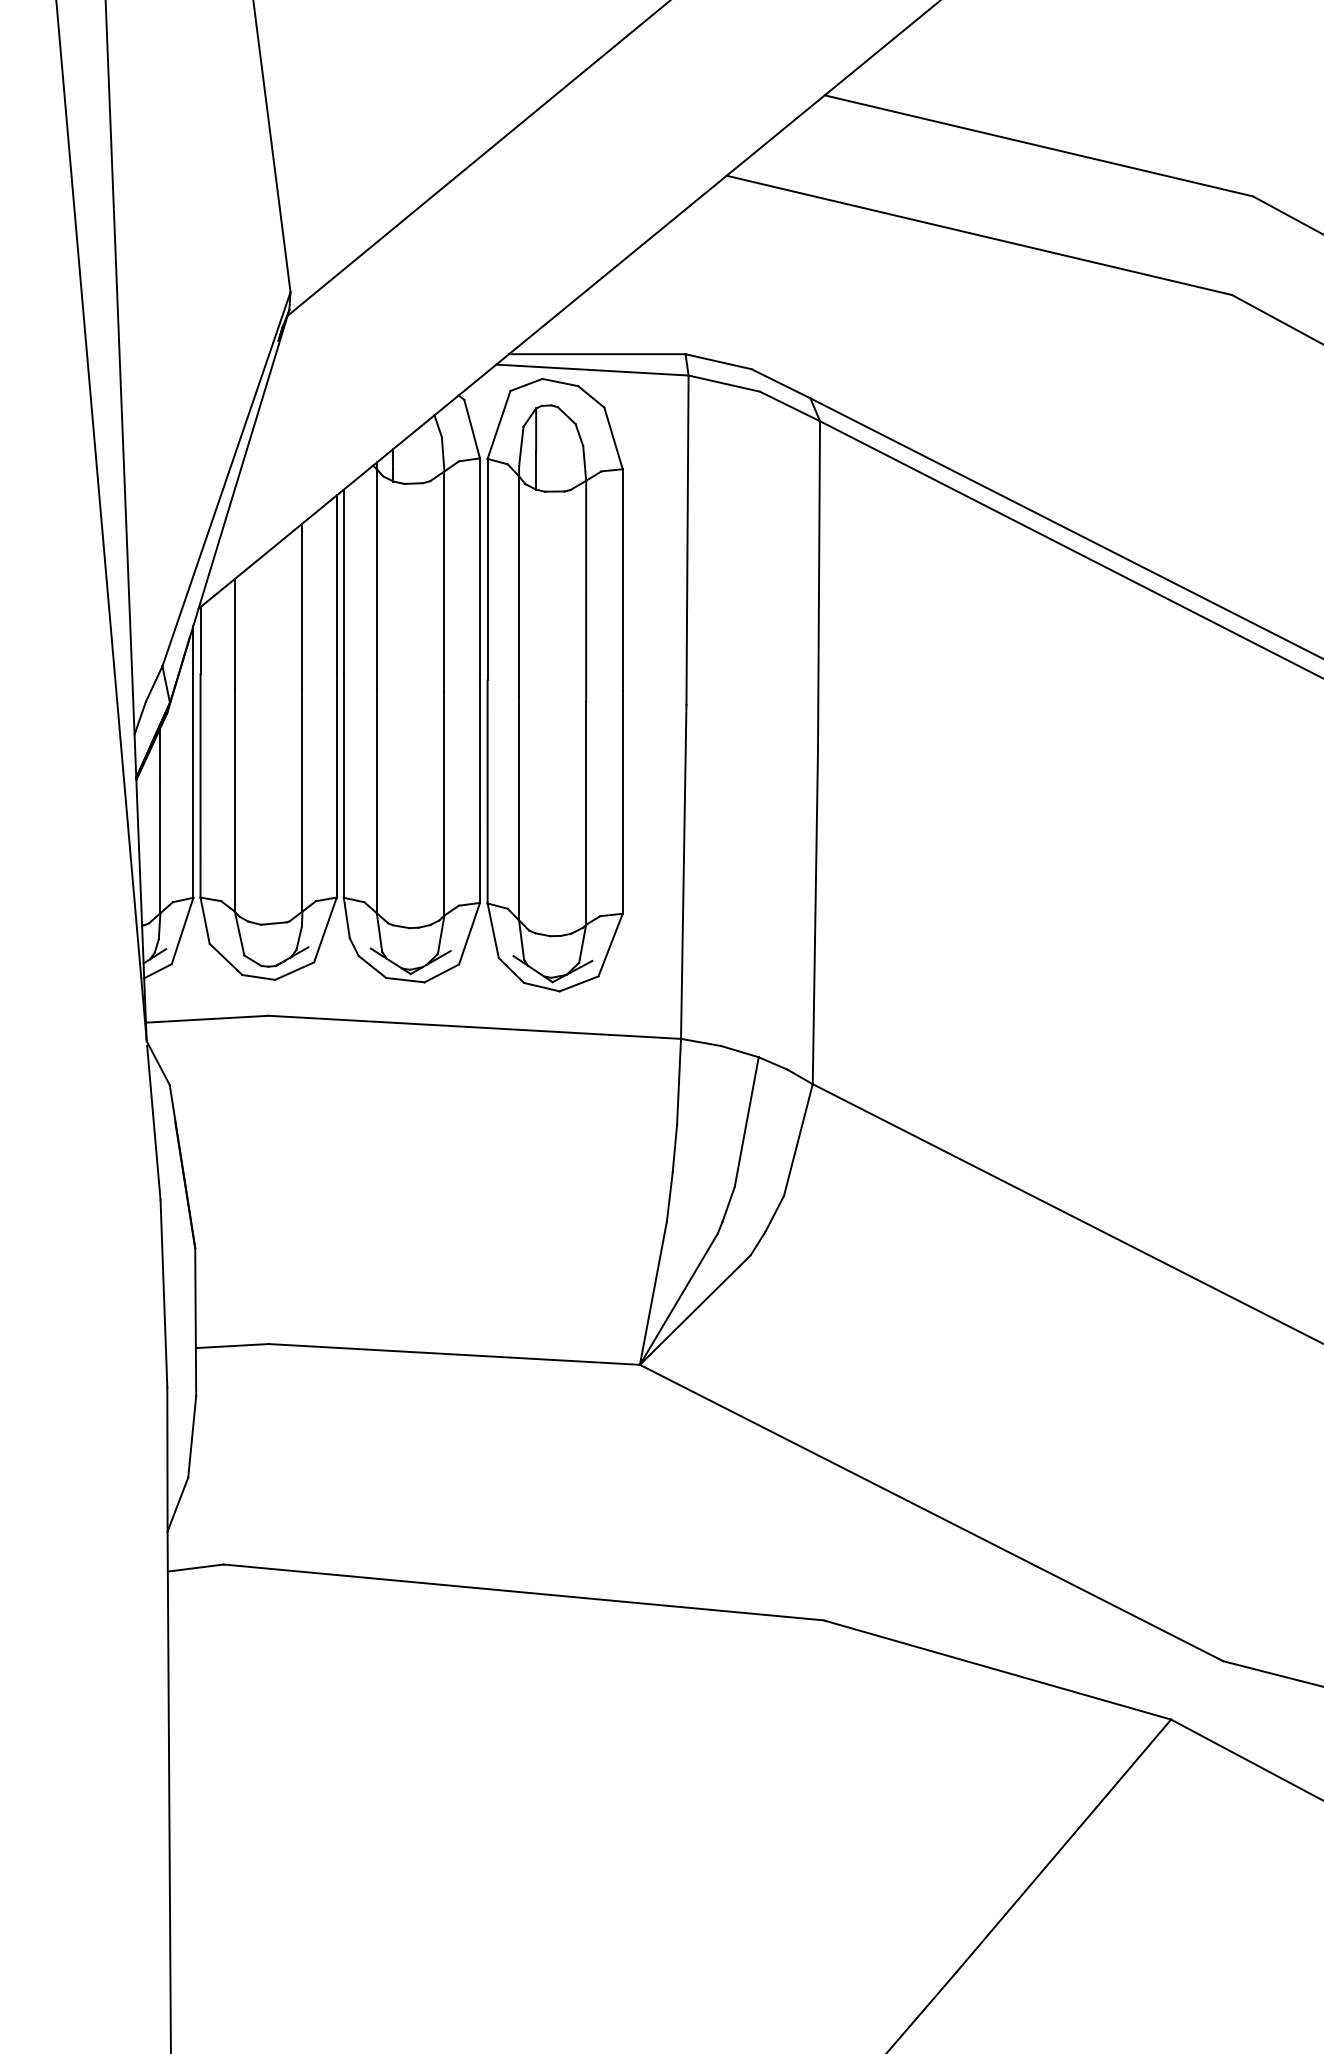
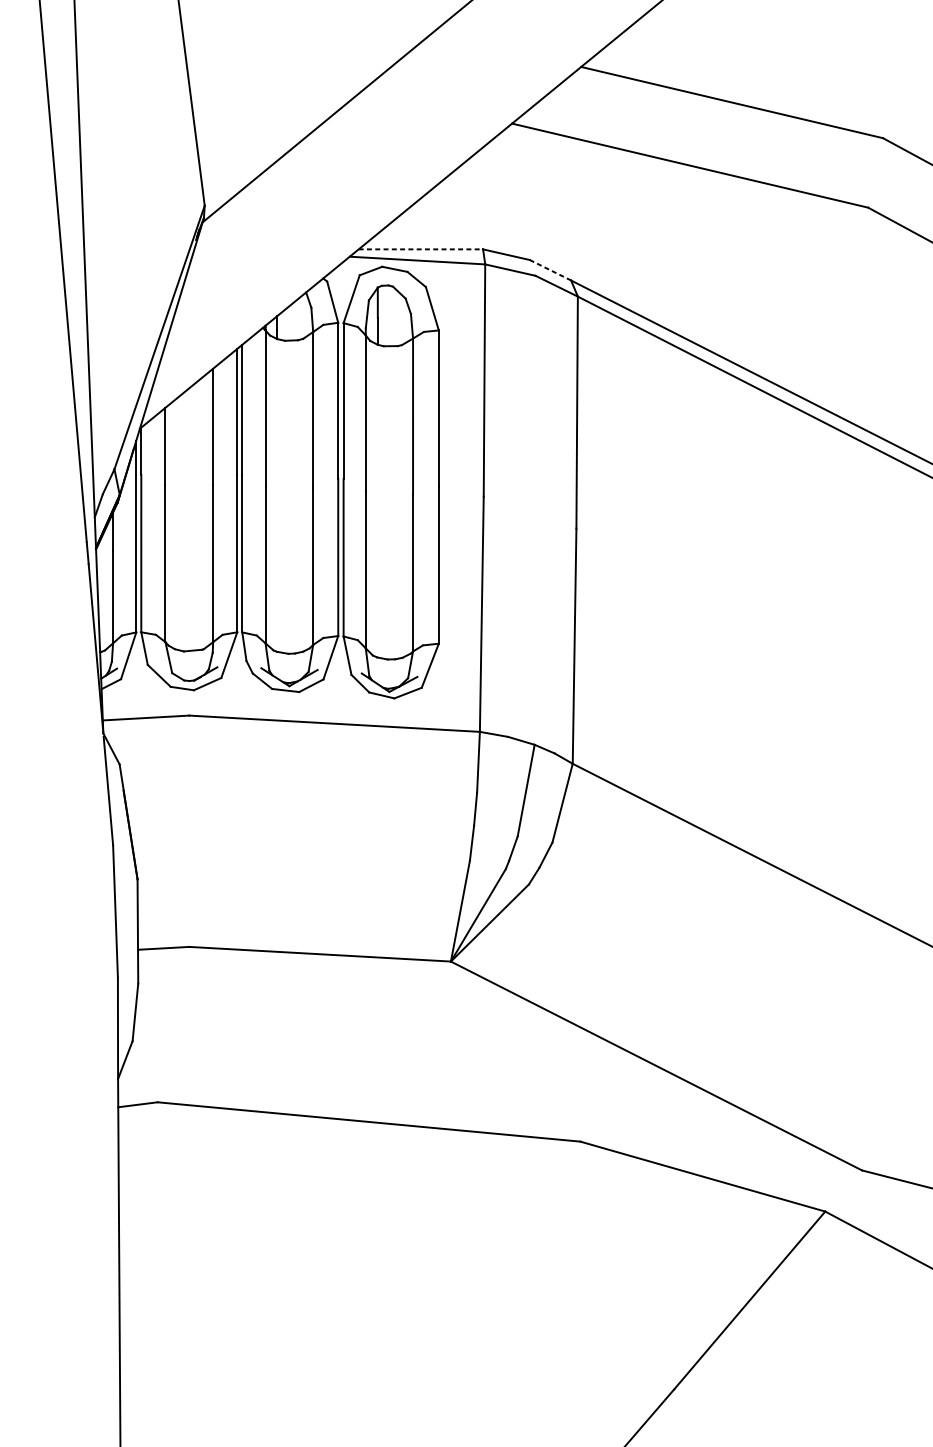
line: (597, 354) -> (421, 249), solid -> dashed
line: (781, 383) -> (550, 270), solid -> dashed

